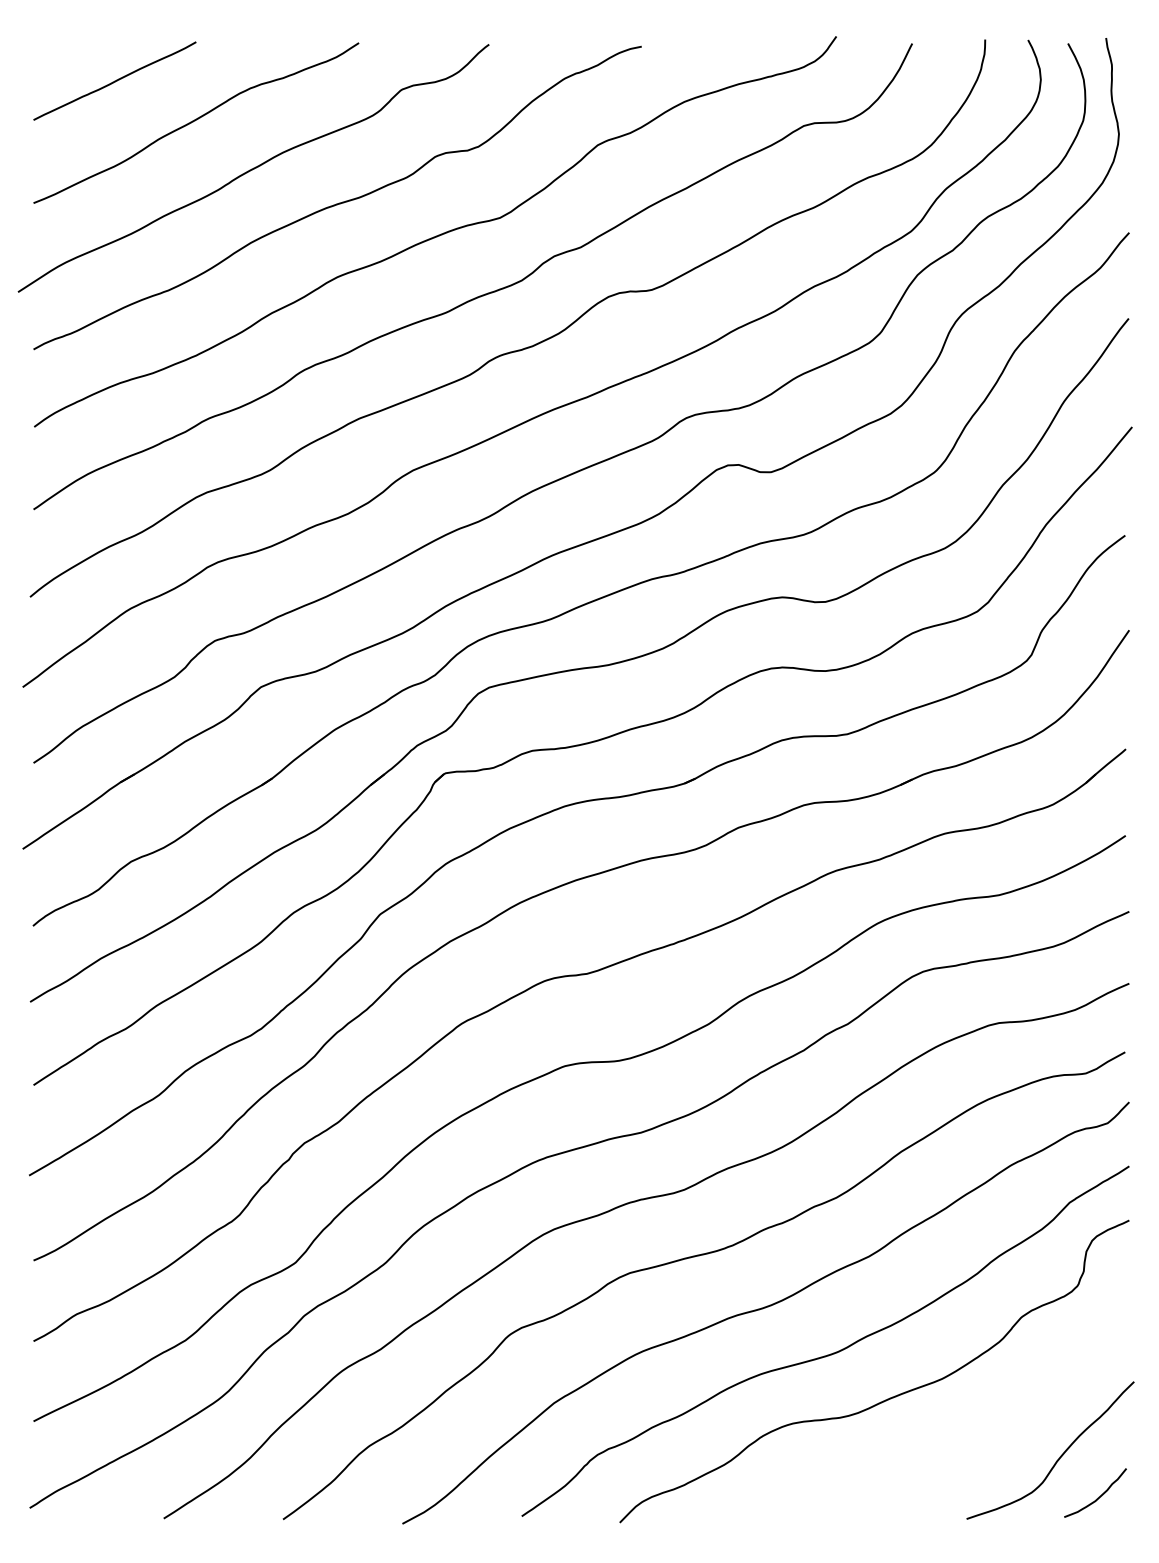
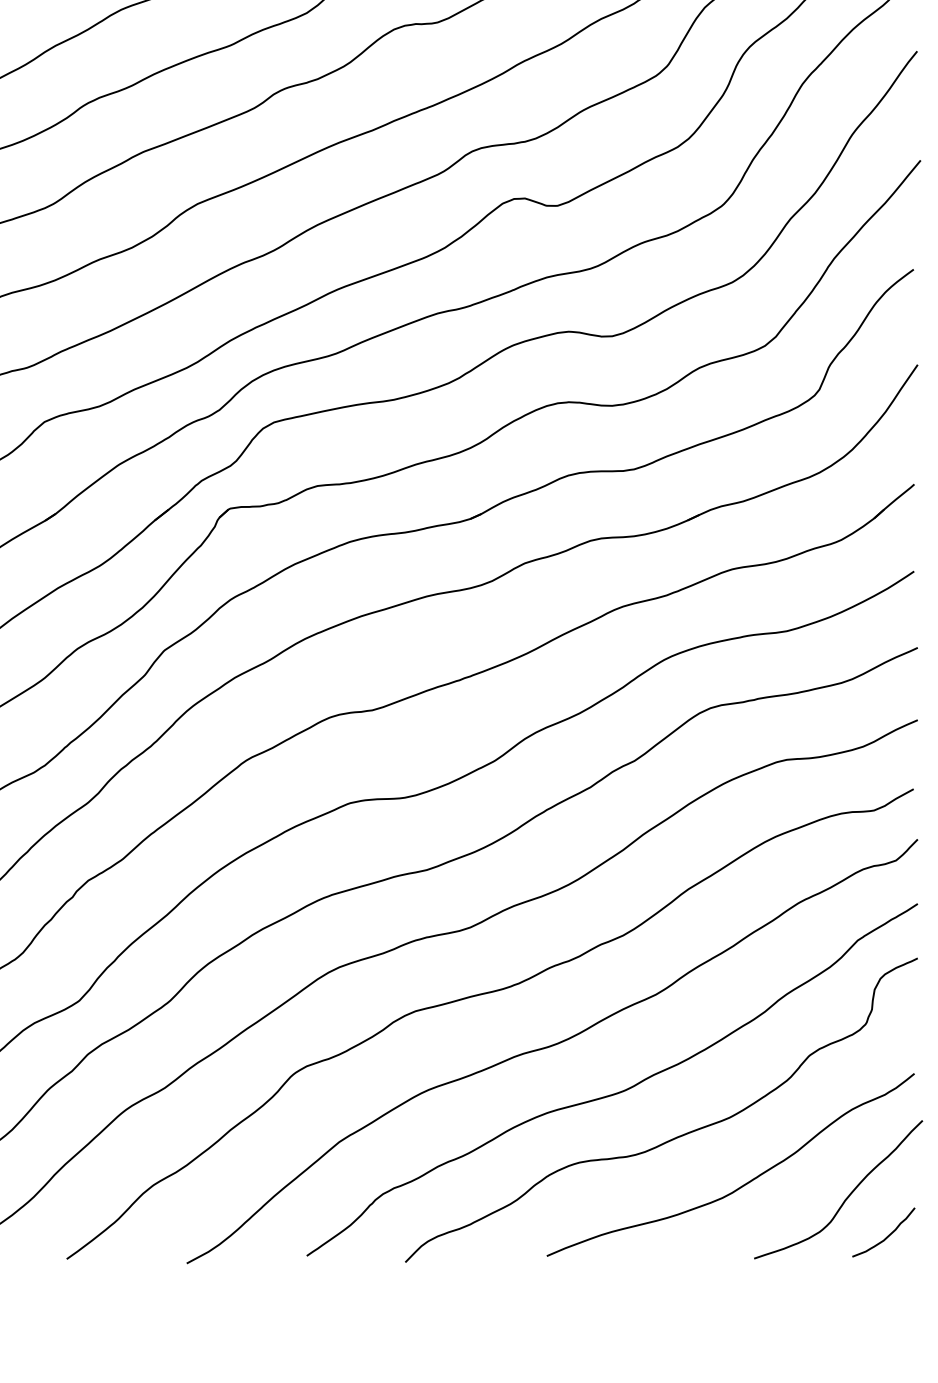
curve: (955, 1445) -> (742, 1184), added

